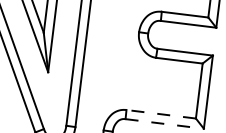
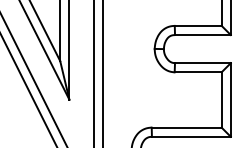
line: (161, 114) -> (186, 127), dashed -> solid
line: (164, 123) -> (191, 136), dashed -> solid

